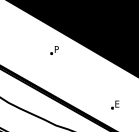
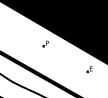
part: (114, 104) -> (89, 69), moved

